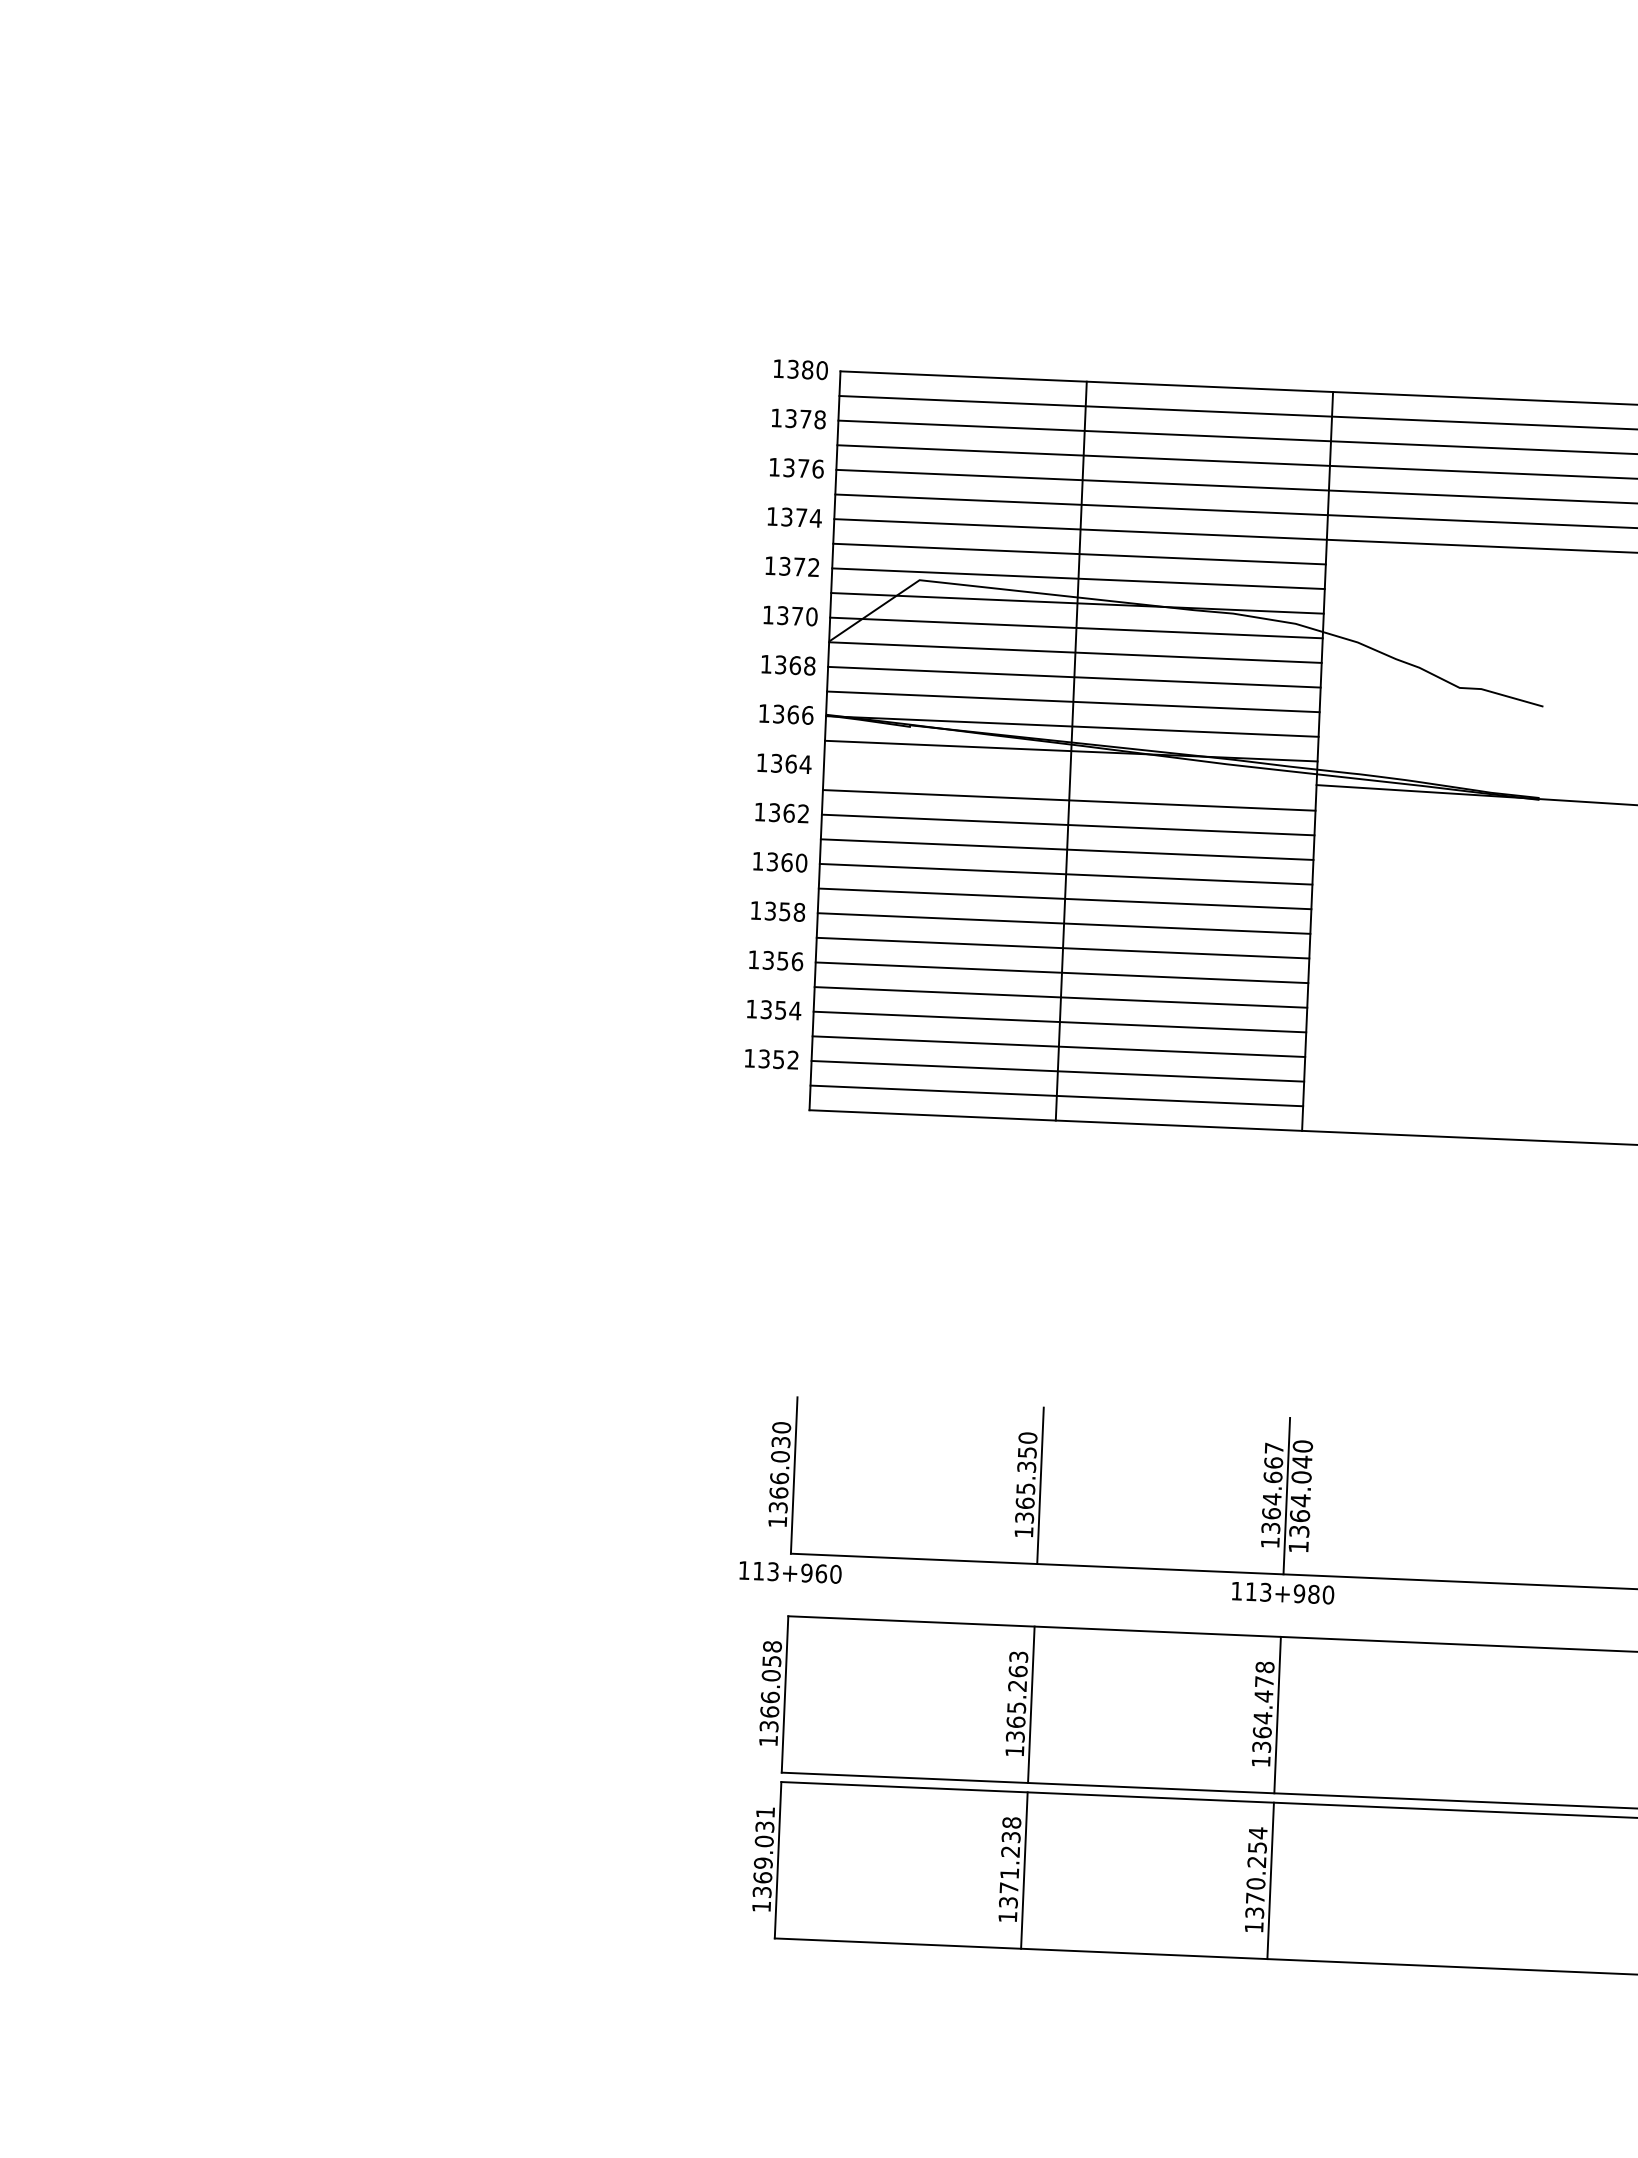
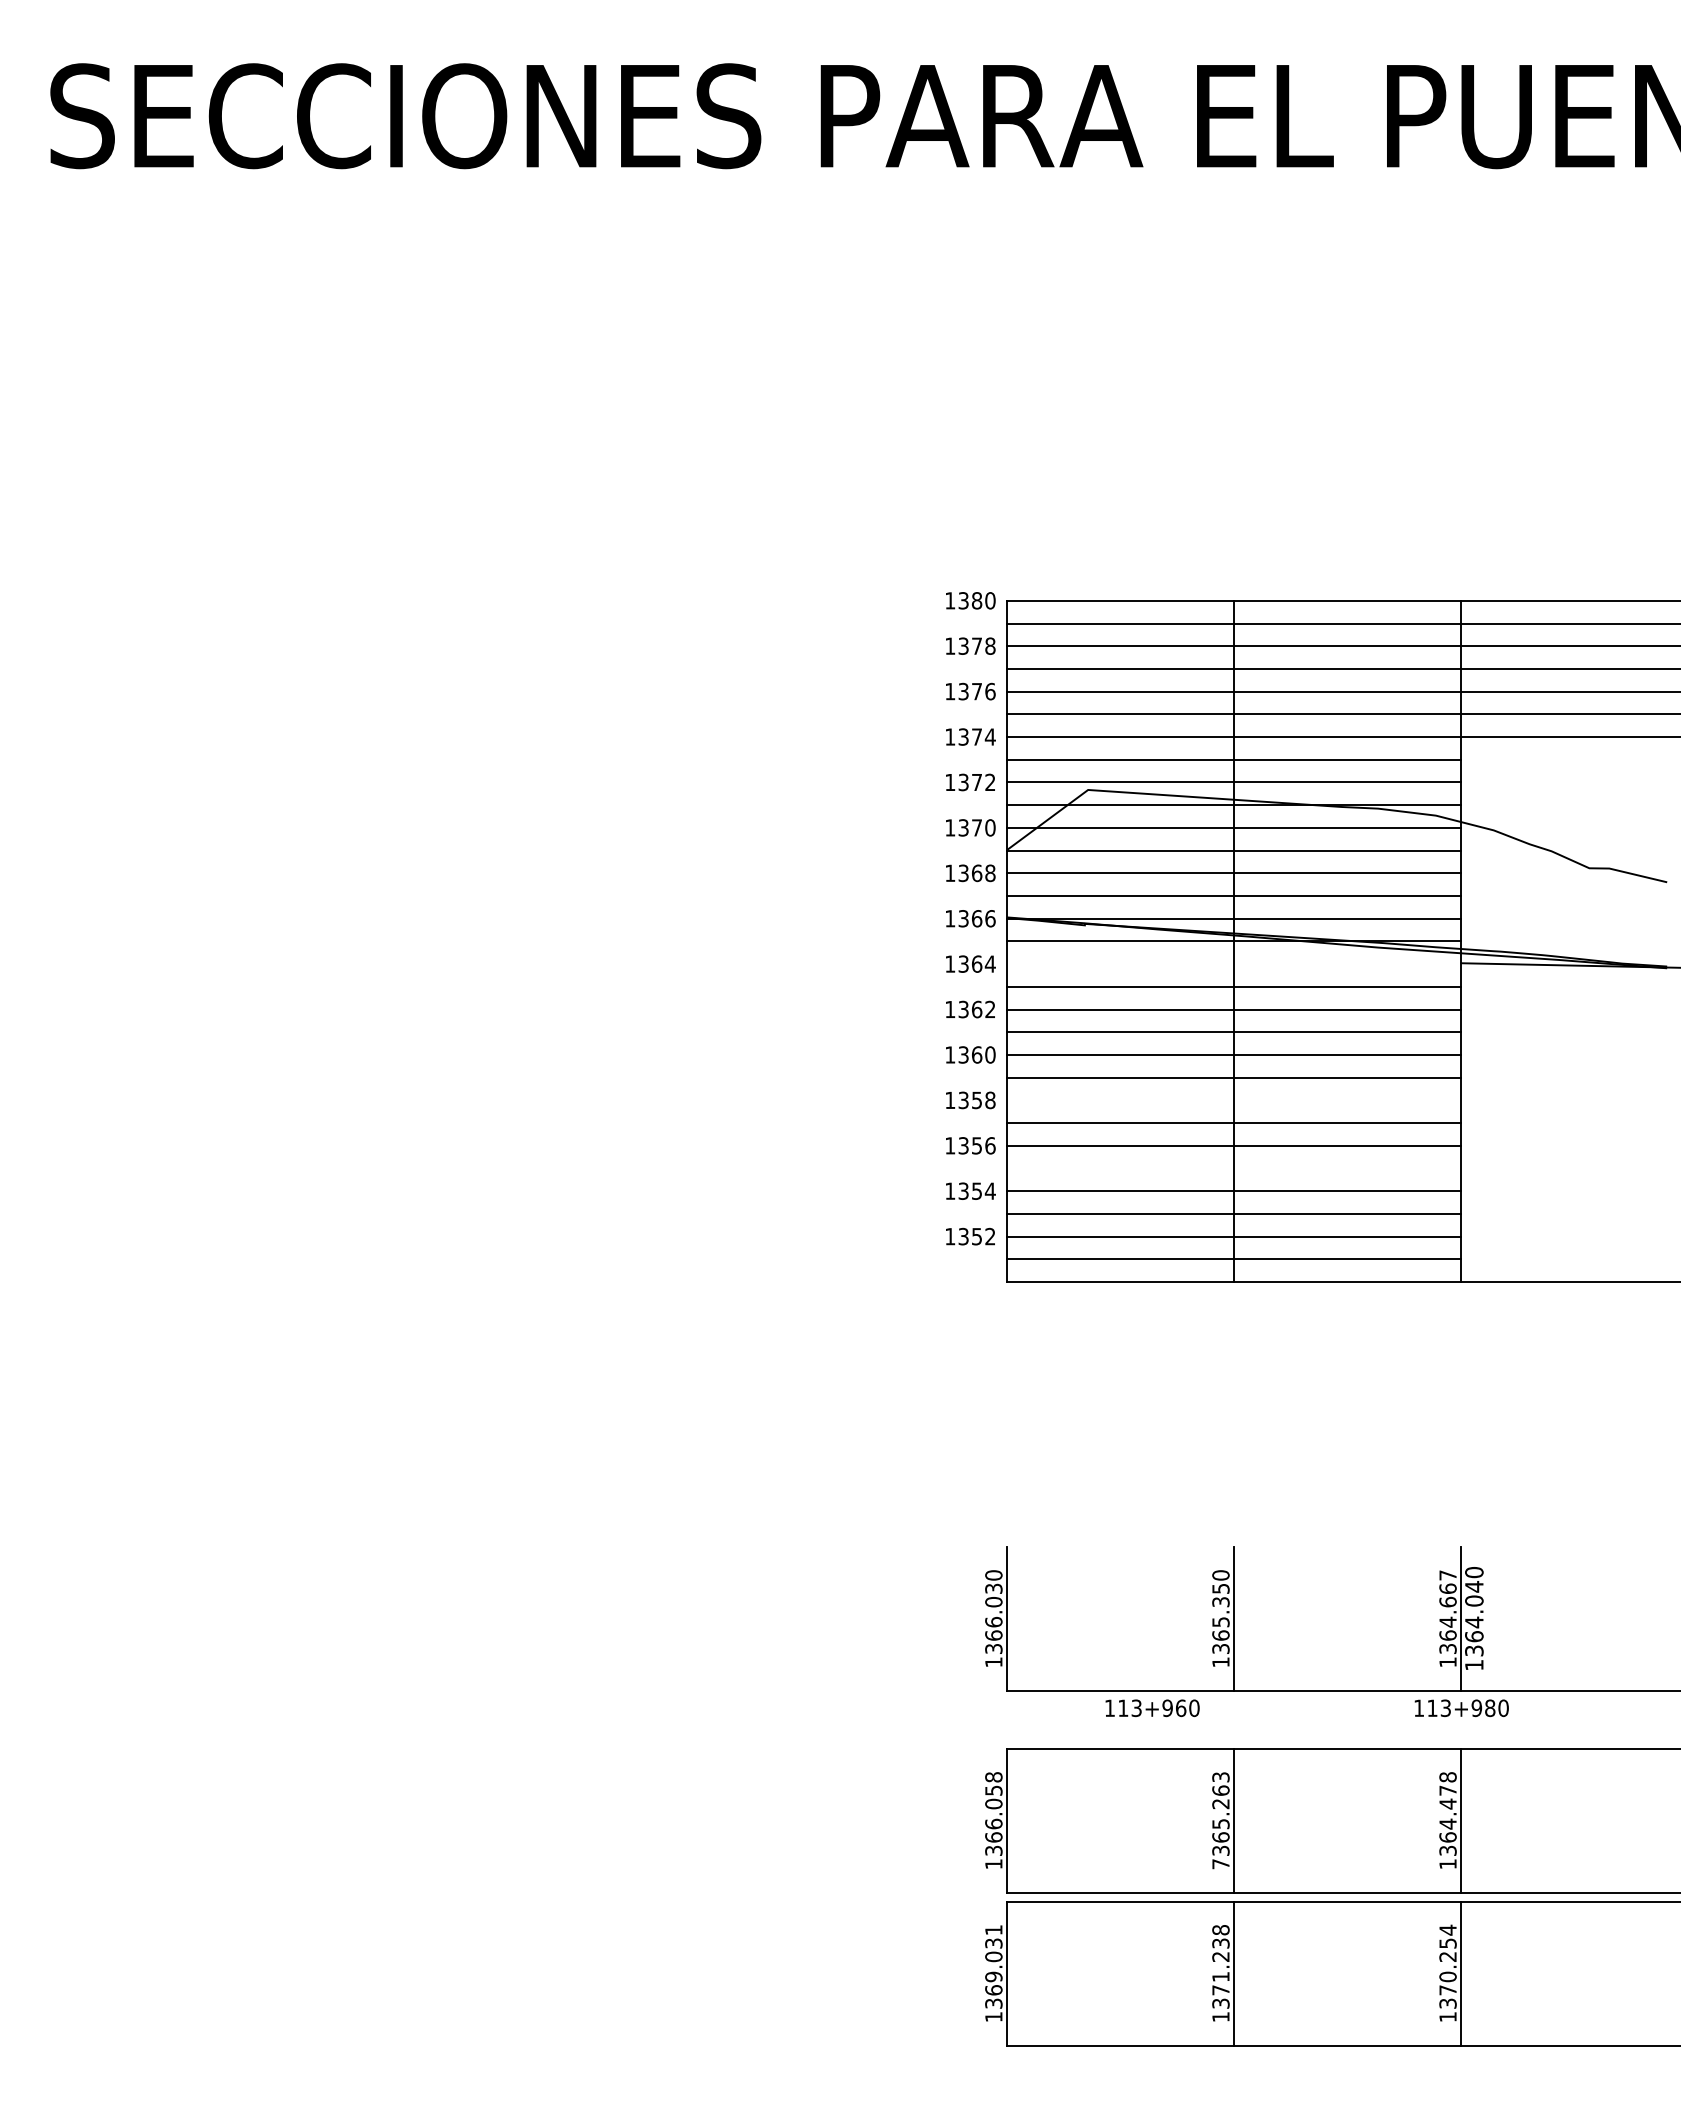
line: (1064, 923) -> (1234, 1100), removed
line: (1061, 997) -> (1234, 1168), removed
text: (790, 1572) -> (1152, 1708), moved
text: (1014, 1751) -> (1220, 1864), 1365.263 -> 7365.263

